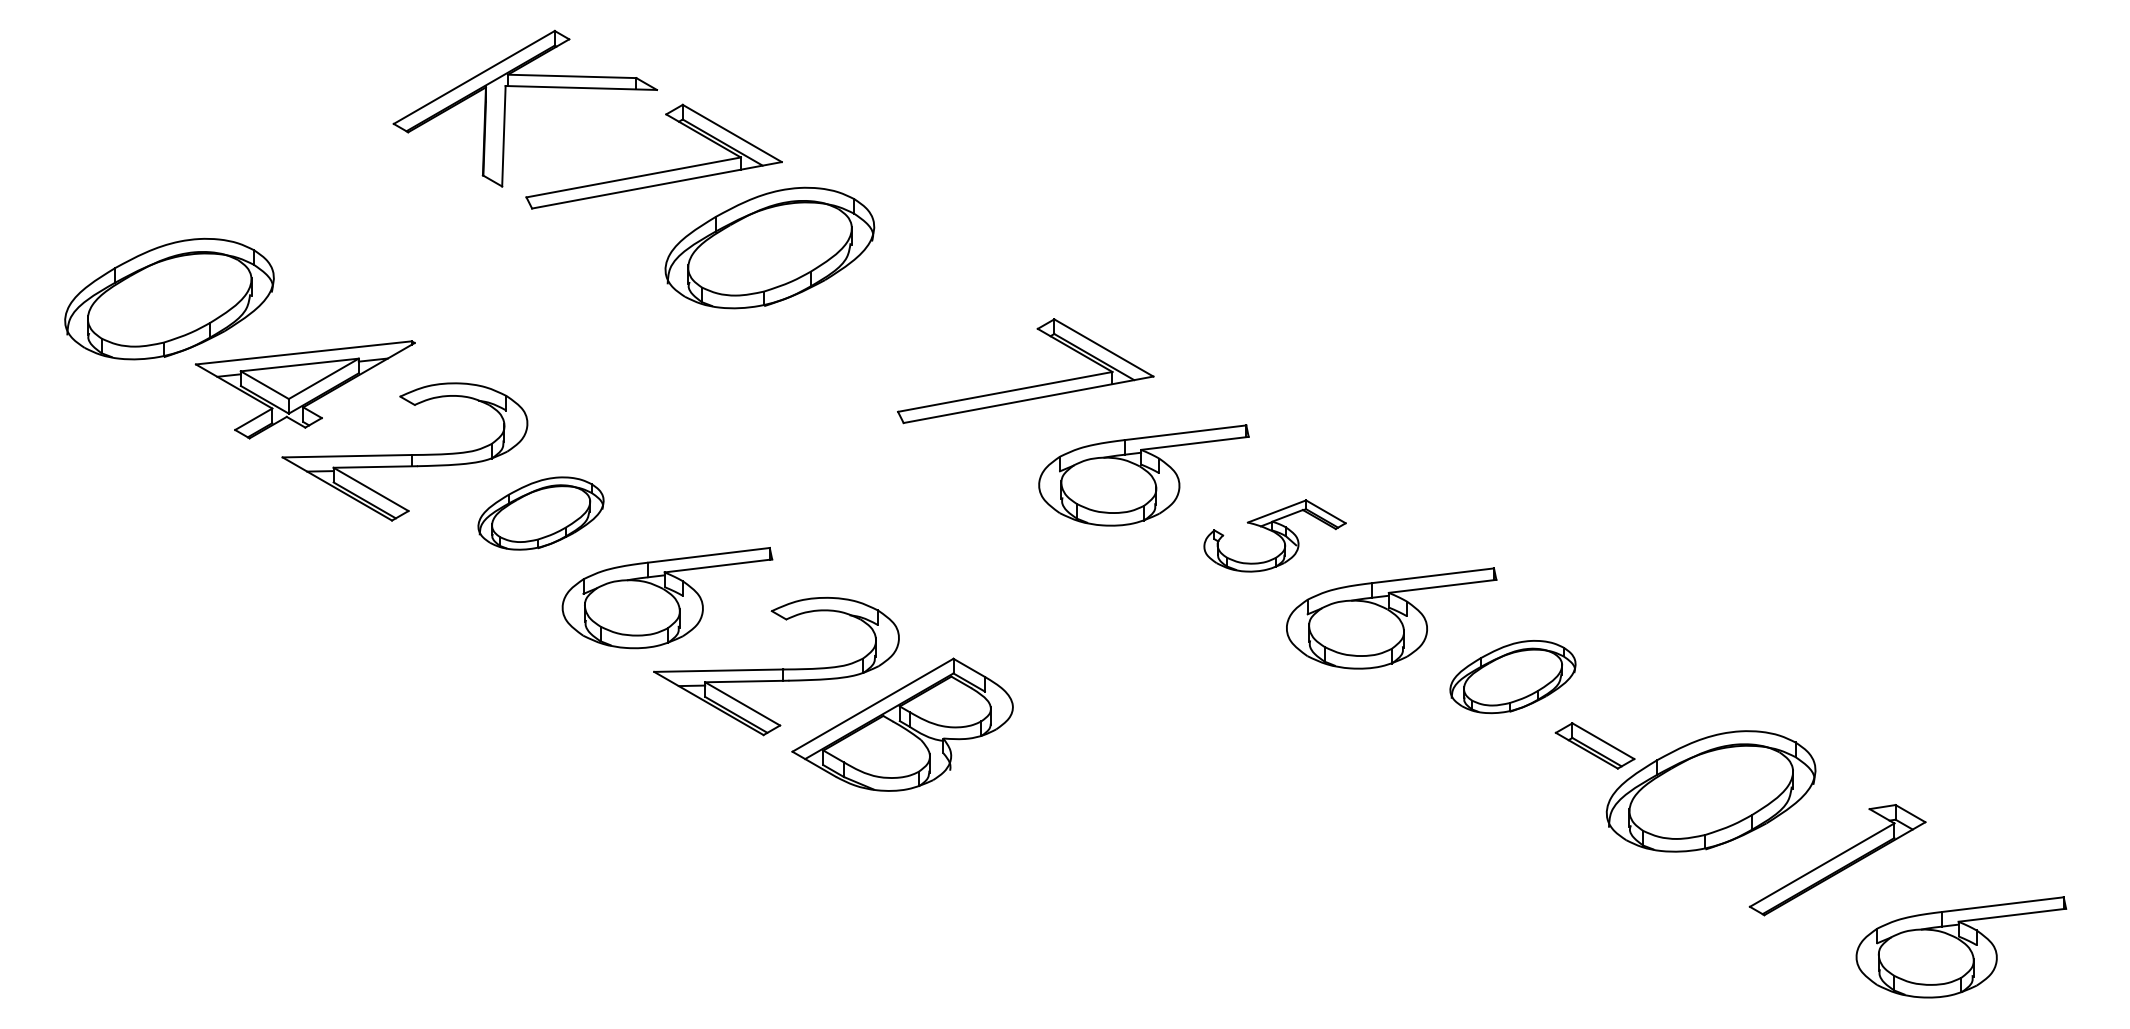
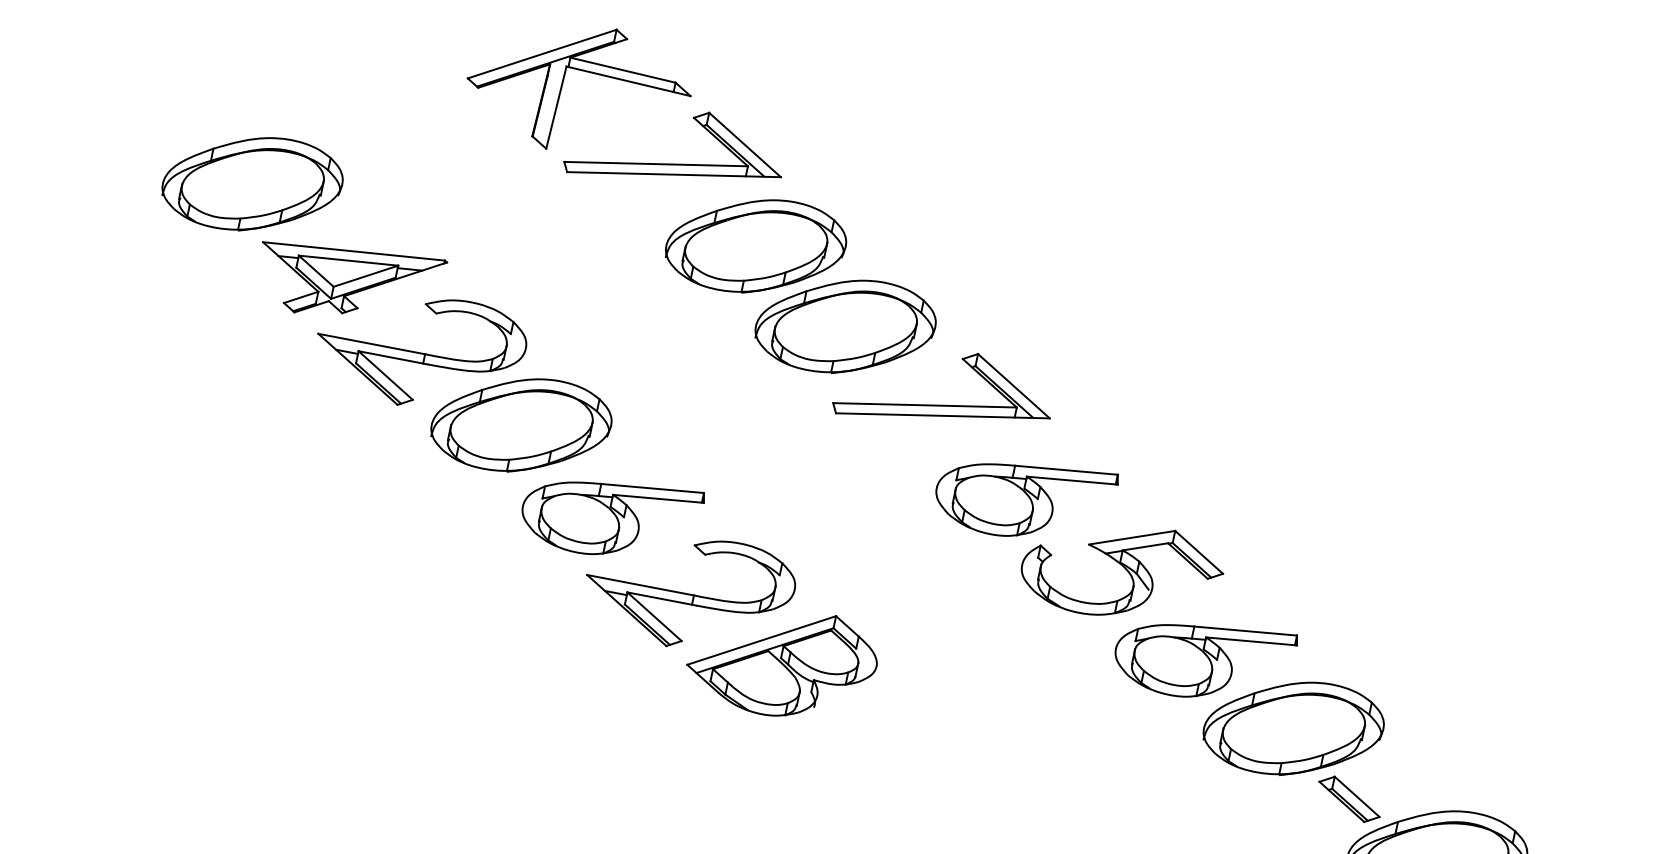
part: (893, 319) -> (845, 326), added
part: (540, 513) -> (521, 424), size x1.67
part: (1274, 535) -> (1121, 570), size x1.67
part: (1512, 676) -> (1293, 727), size x1.67

